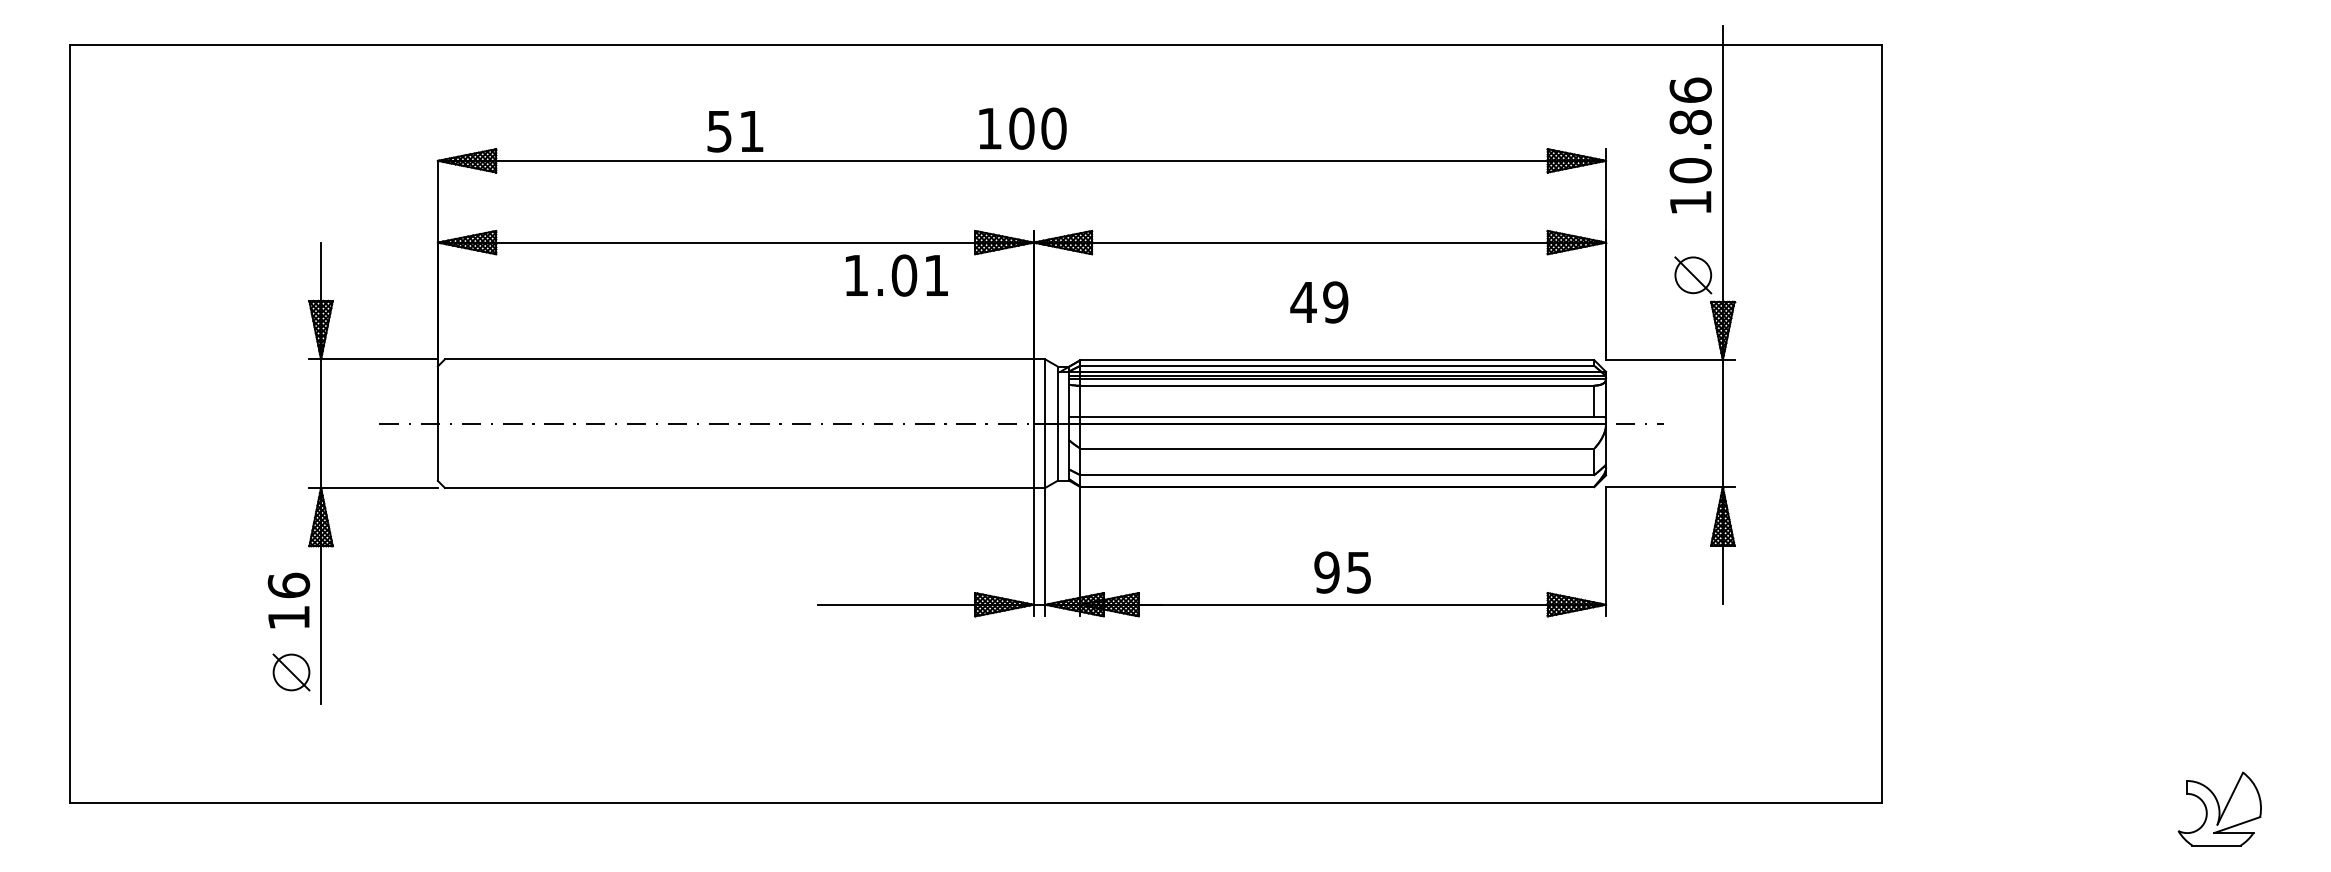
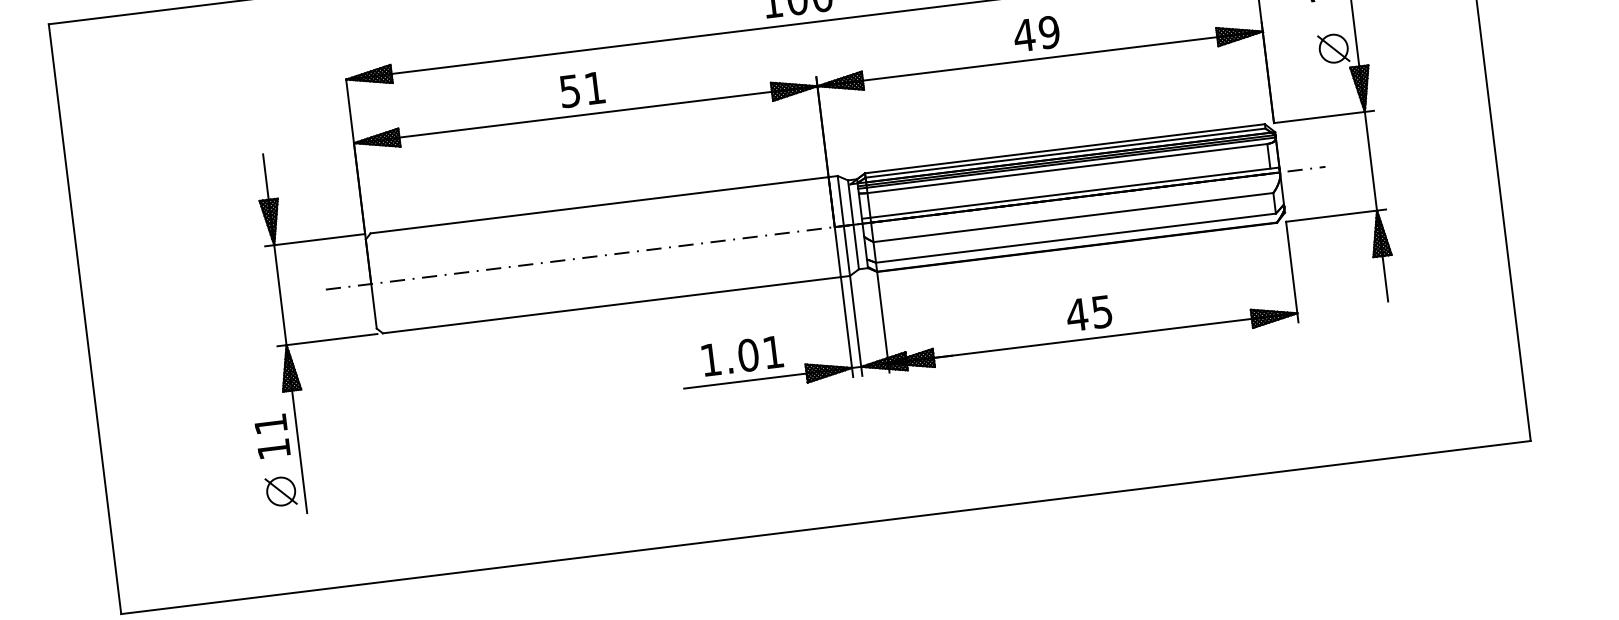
text: (735, 131) -> (582, 89), moved
text: (896, 275) -> (742, 356), moved
text: (1319, 302) -> (1036, 33), moved
text: (1326, 572) -> (1076, 314), 95 -> 45
text: (288, 585) -> (270, 424), 16 -> 11

